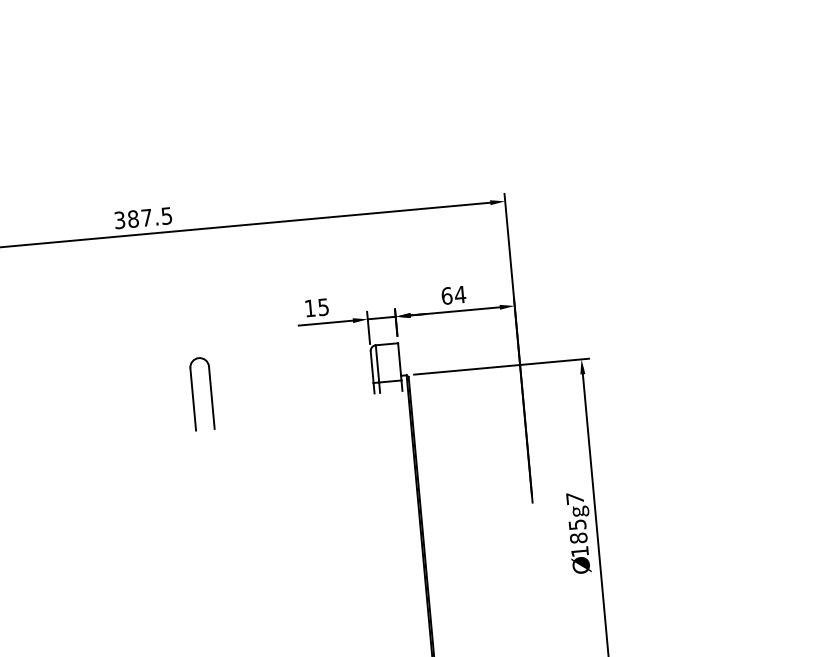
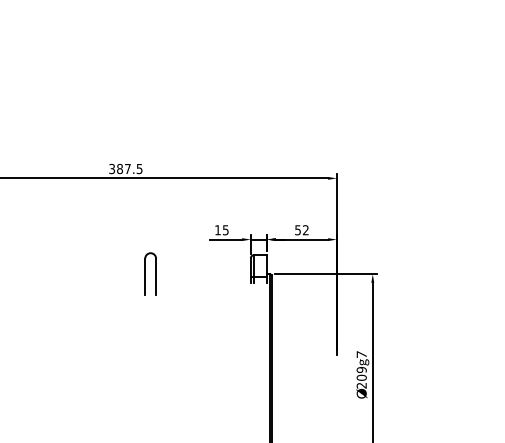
text: (454, 295) -> (302, 230), 64 -> 52
text: (578, 537) -> (361, 377), 185 -> 209

